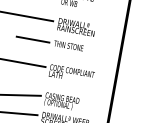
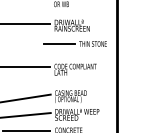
part: (49, 41) -> (74, 43), moved

